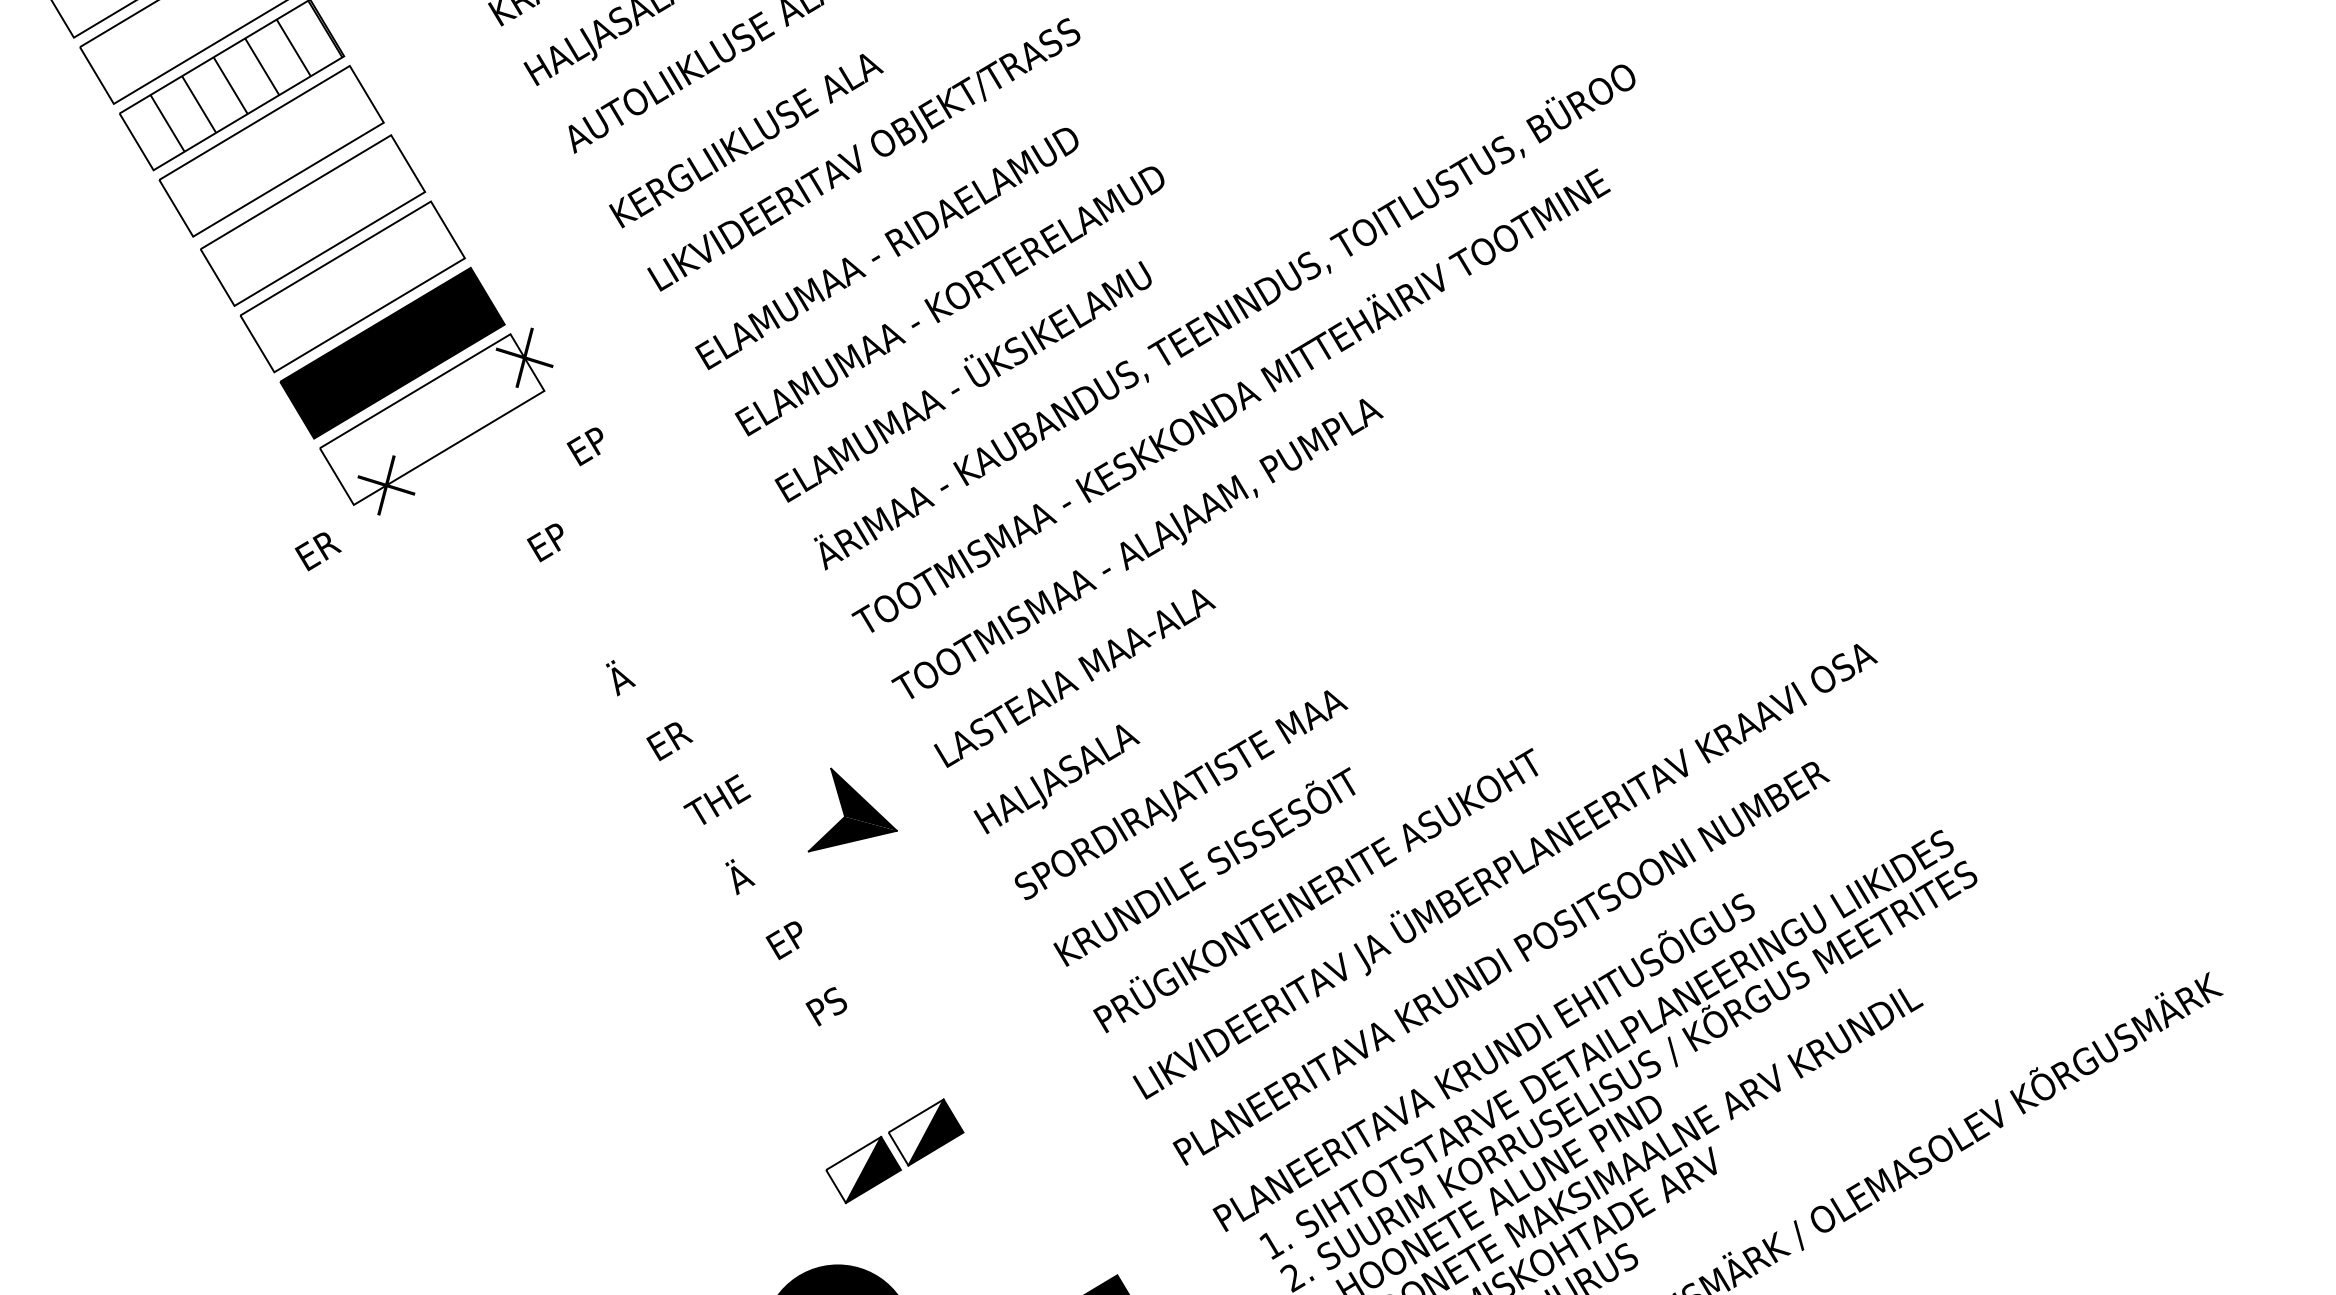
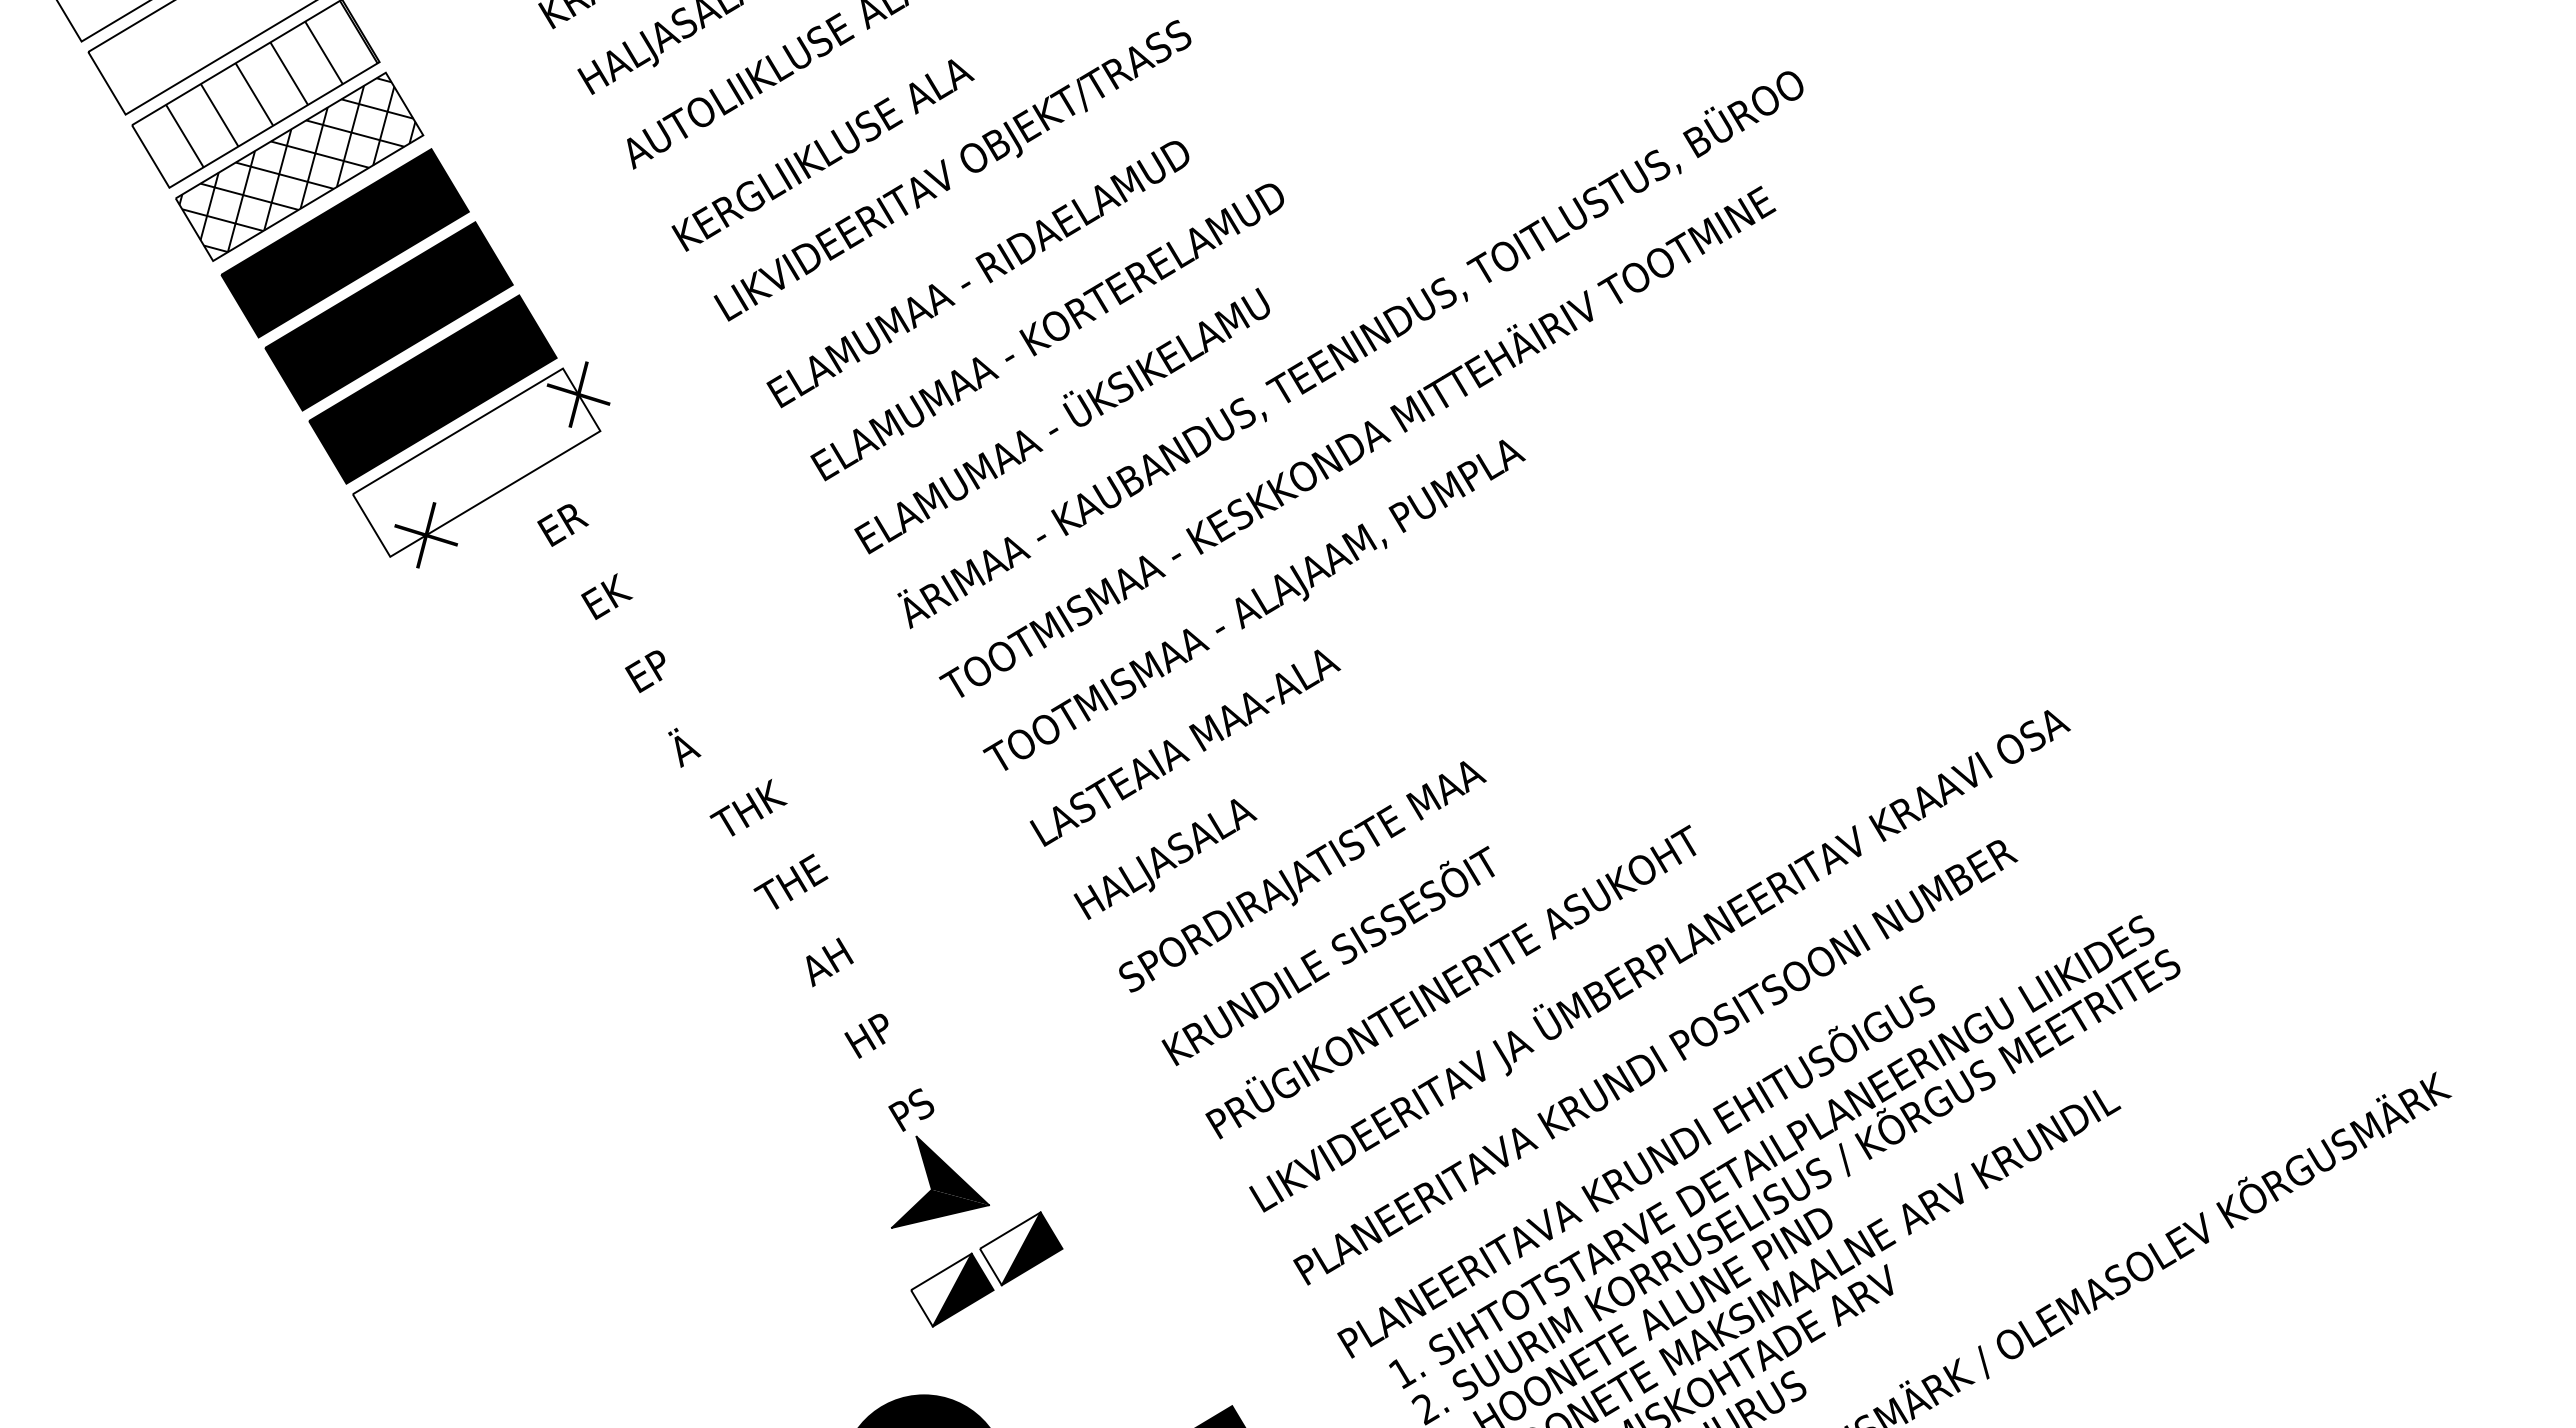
hatch: (269, 150) -> (297, 165), added
fill: (312, 220) -> (344, 243), added
fill: (352, 287) -> (388, 316), added
text: (585, 446) -> (645, 671), moved
text: (560, 531) -> (618, 586), EP -> EK
text: (318, 551) -> (563, 525), moved
text: (678, 734) -> (748, 809), ER -> THK
part: (852, 809) -> (940, 1181), moved
text: (749, 865) -> (826, 954), Ä -> AH
text: (786, 938) -> (867, 1034), EP -> HP

